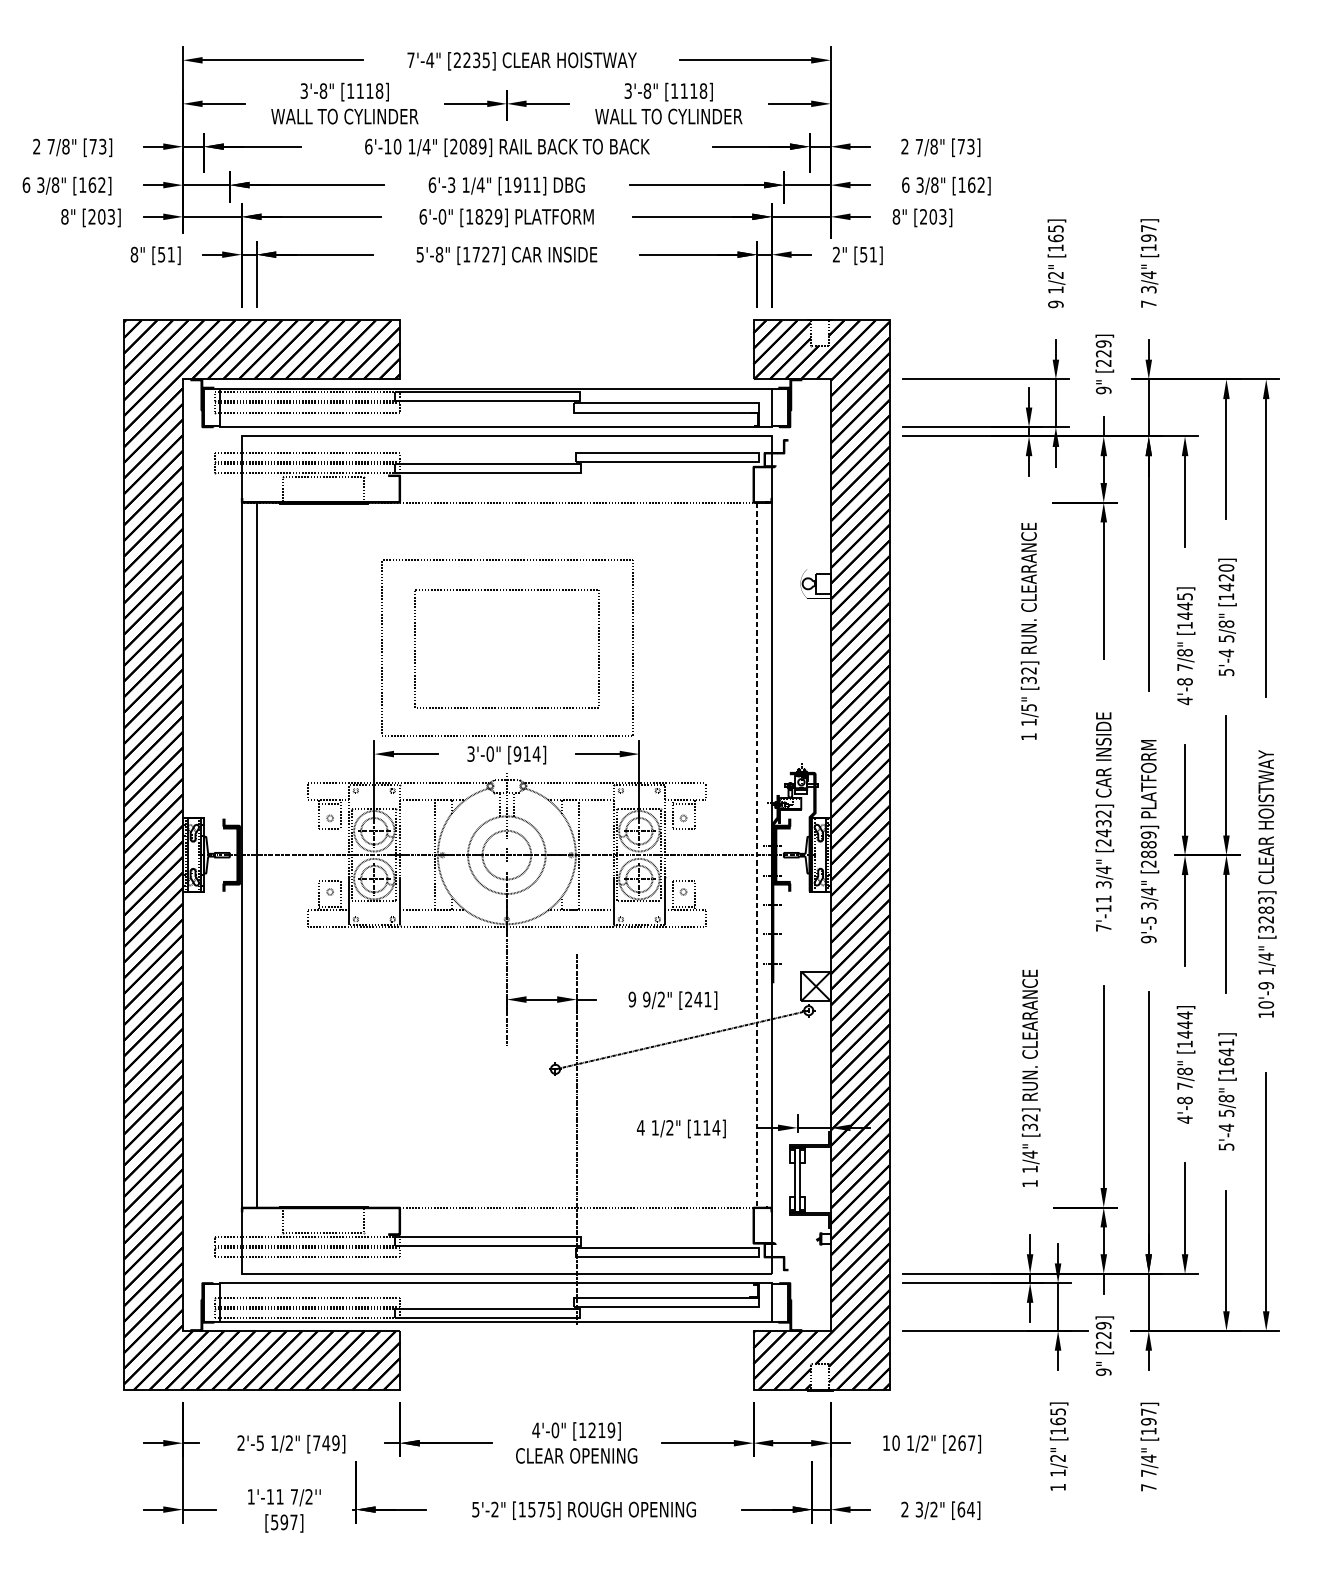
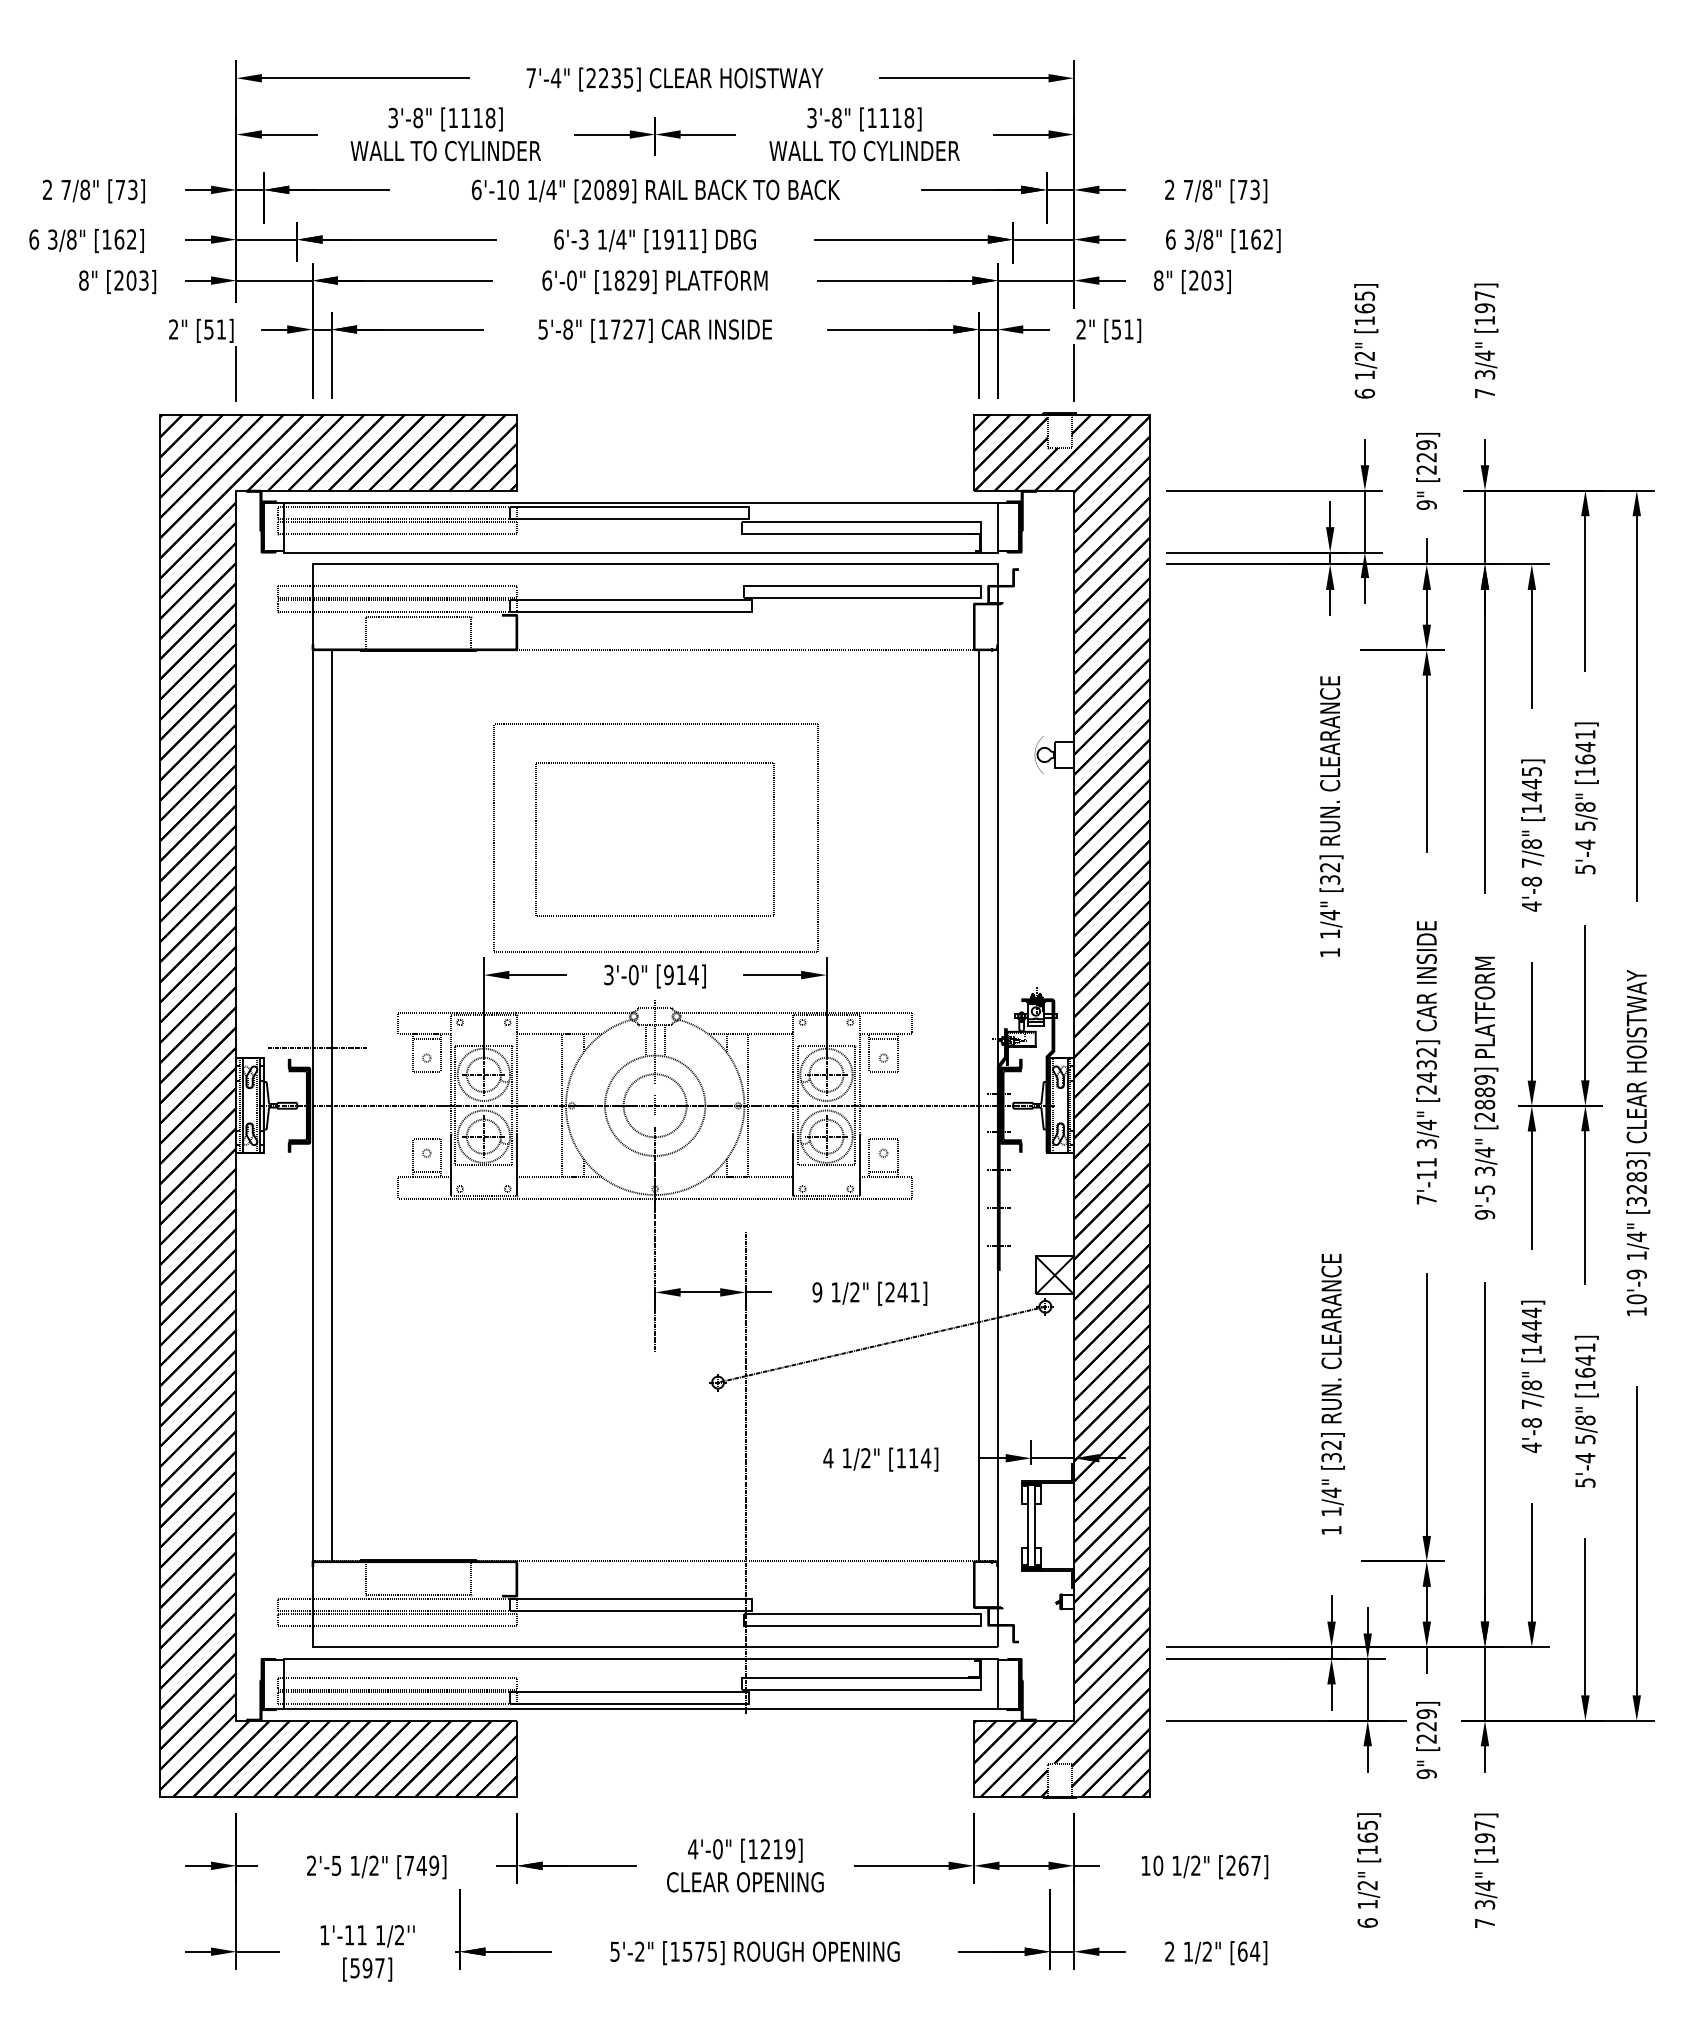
text: (134, 254) -> (173, 329), 8" -> 2"
line: (830, 287) -> (1073, 372), added
line: (182, 289) -> (236, 374), added
text: (1055, 304) -> (1364, 393), 9 -> 6
text: (1226, 577) -> (1585, 746), [1420] -> [1641]
text: (1029, 707) -> (1330, 915), 1/5" -> 1/4"
line: (245, 810) -> (317, 1047), added
line: (756, 854) -> (978, 1105), dashed -> solid
text: (646, 999) -> (835, 1292), 9/2" -> 1/2"
text: (1148, 1473) -> (1484, 1904), 7/4" -> 3/4"
text: (1057, 1487) -> (1367, 1922), 1 -> 6
text: (294, 1497) -> (380, 1935), 7/2'' -> 1/2''
text: (919, 1509) -> (1188, 1951), 3/2" -> 1/2"

